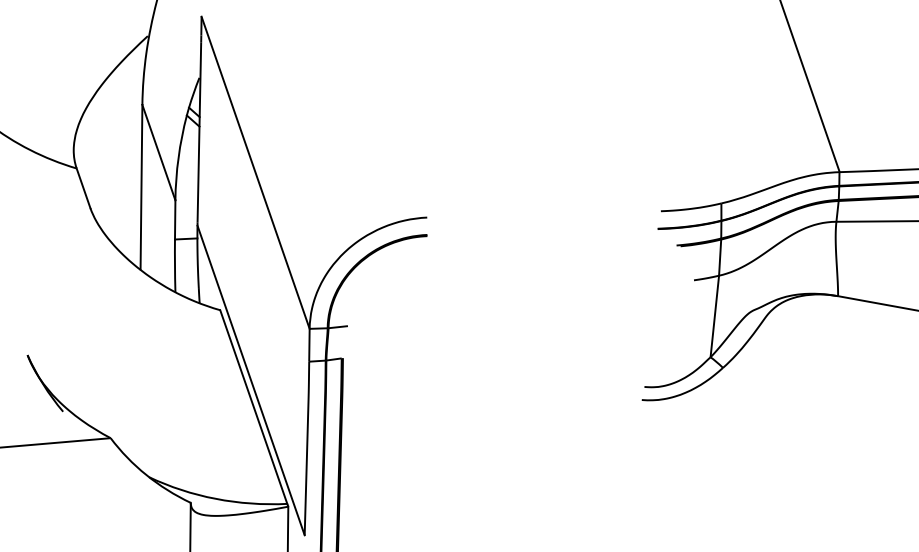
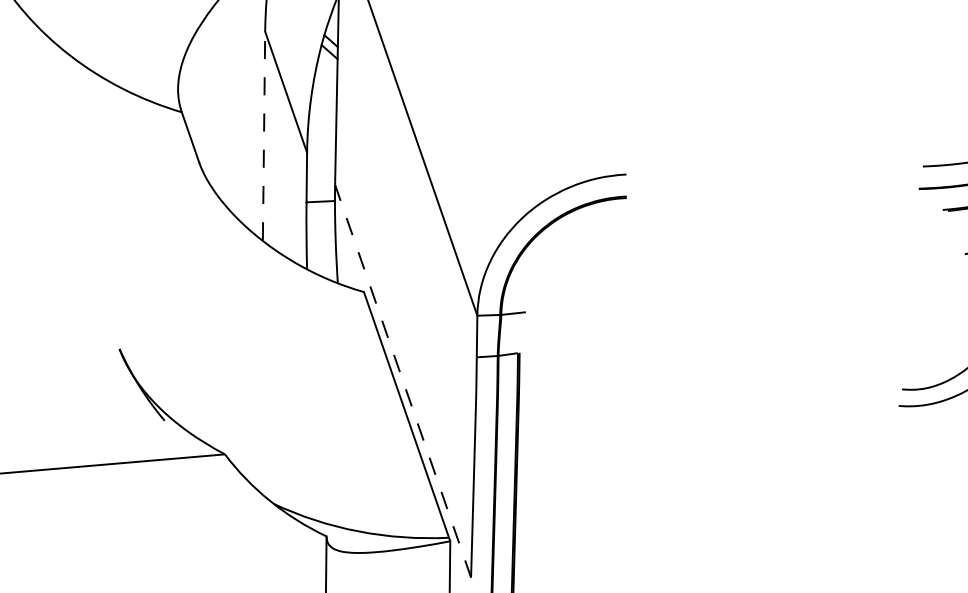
line: (141, 186) -> (264, 135), solid -> dashed
line: (251, 380) -> (403, 381), solid -> dashed

